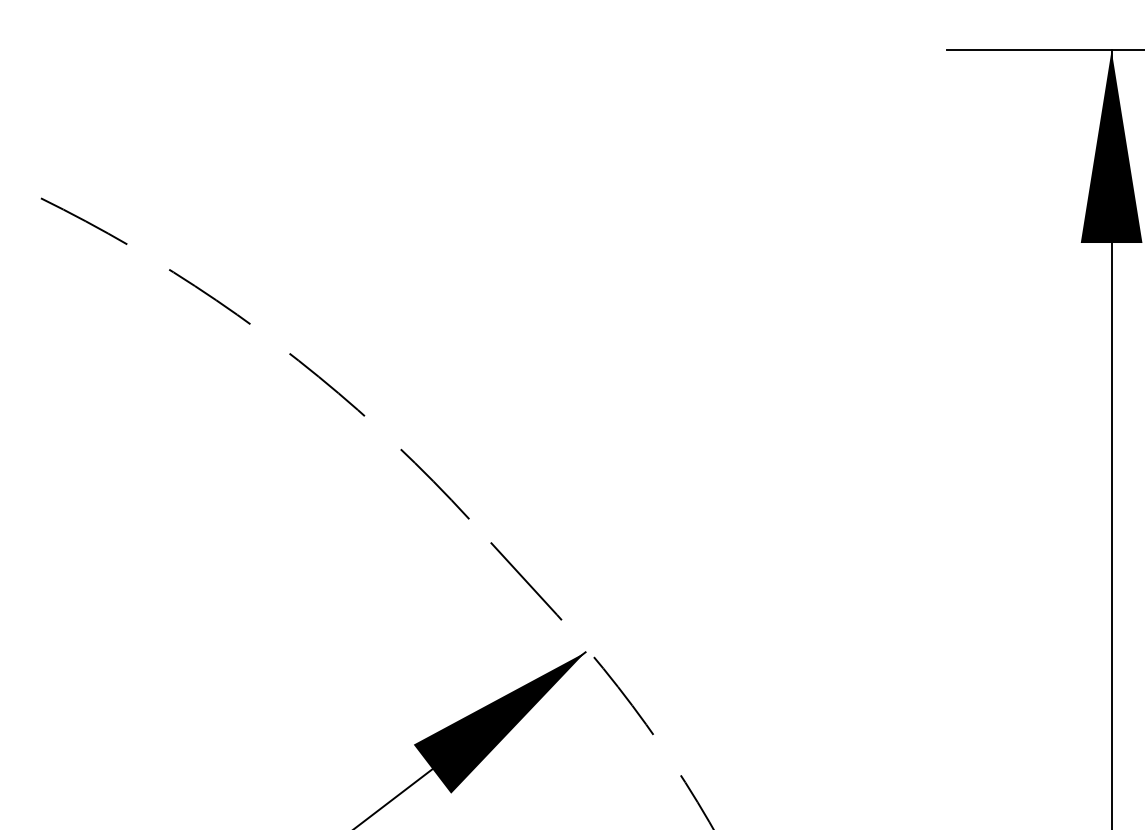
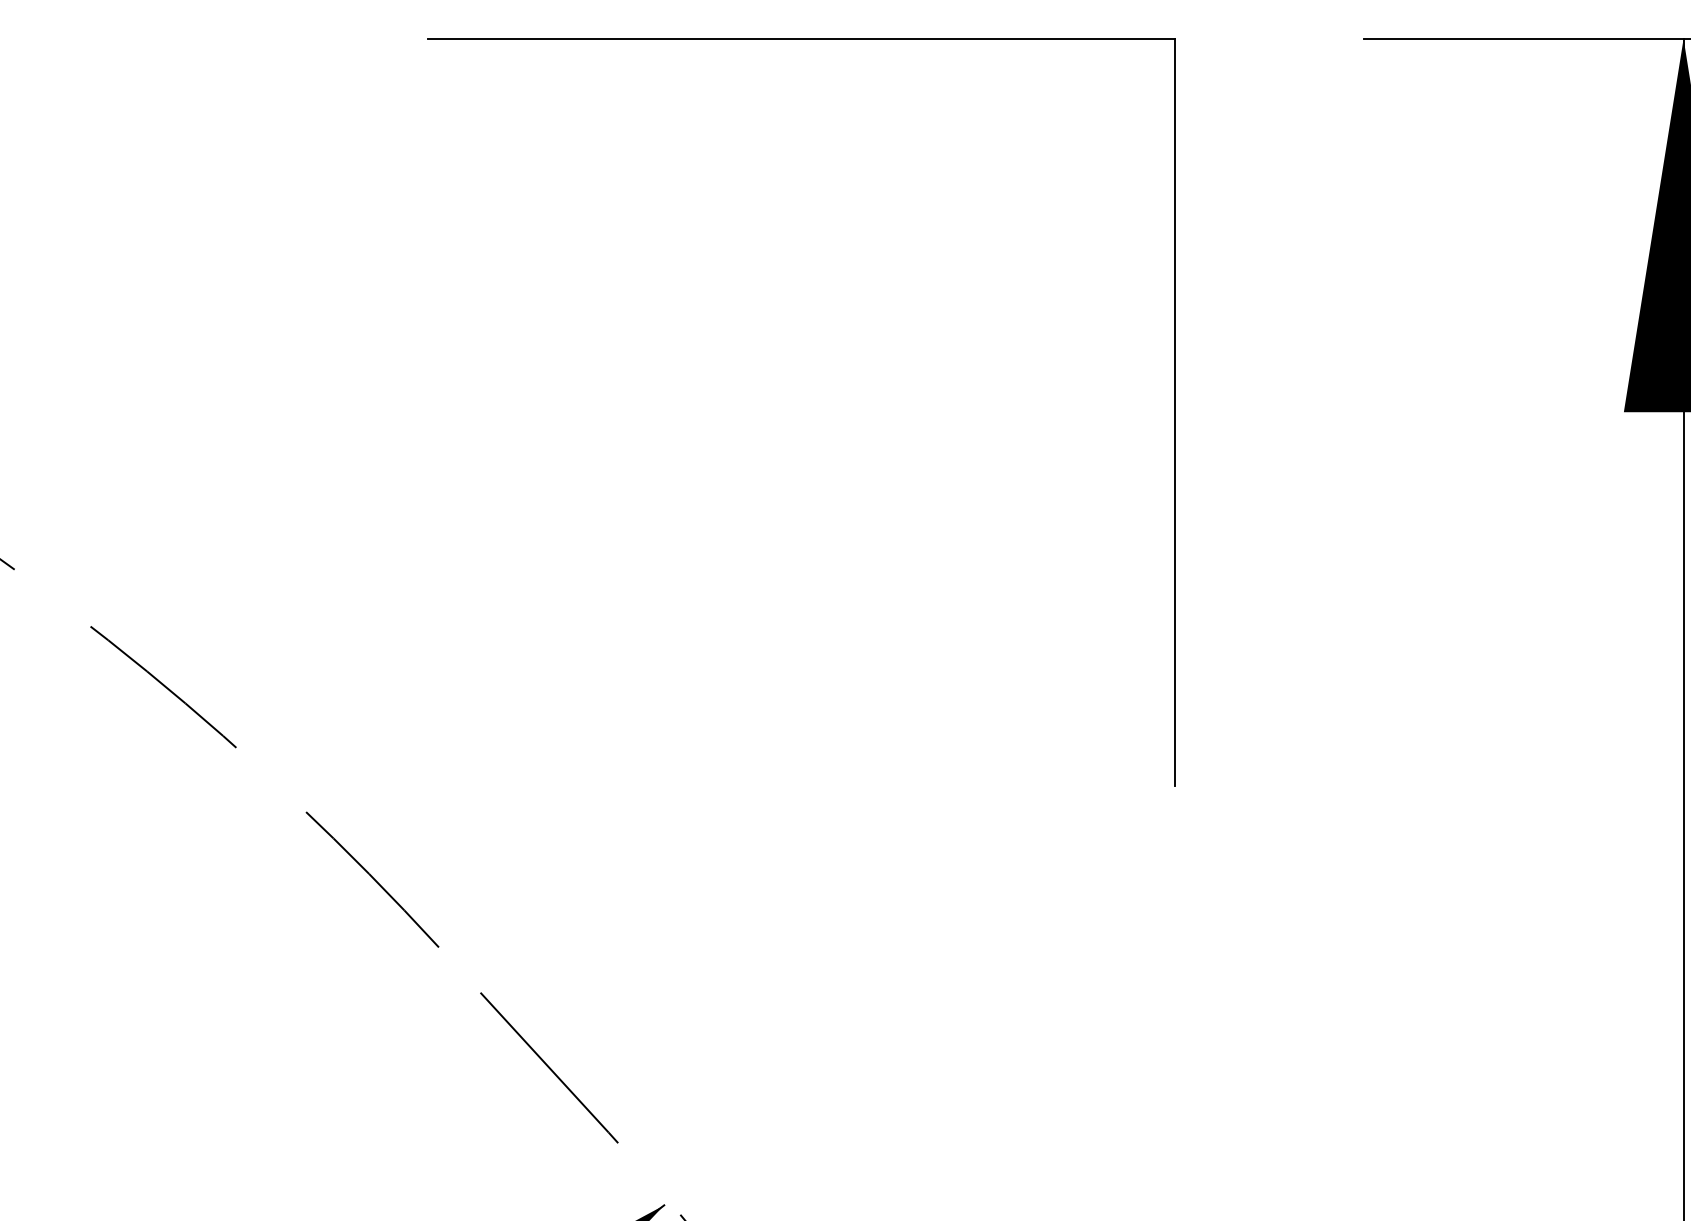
part: (656, 50) -> (801, 39), added

